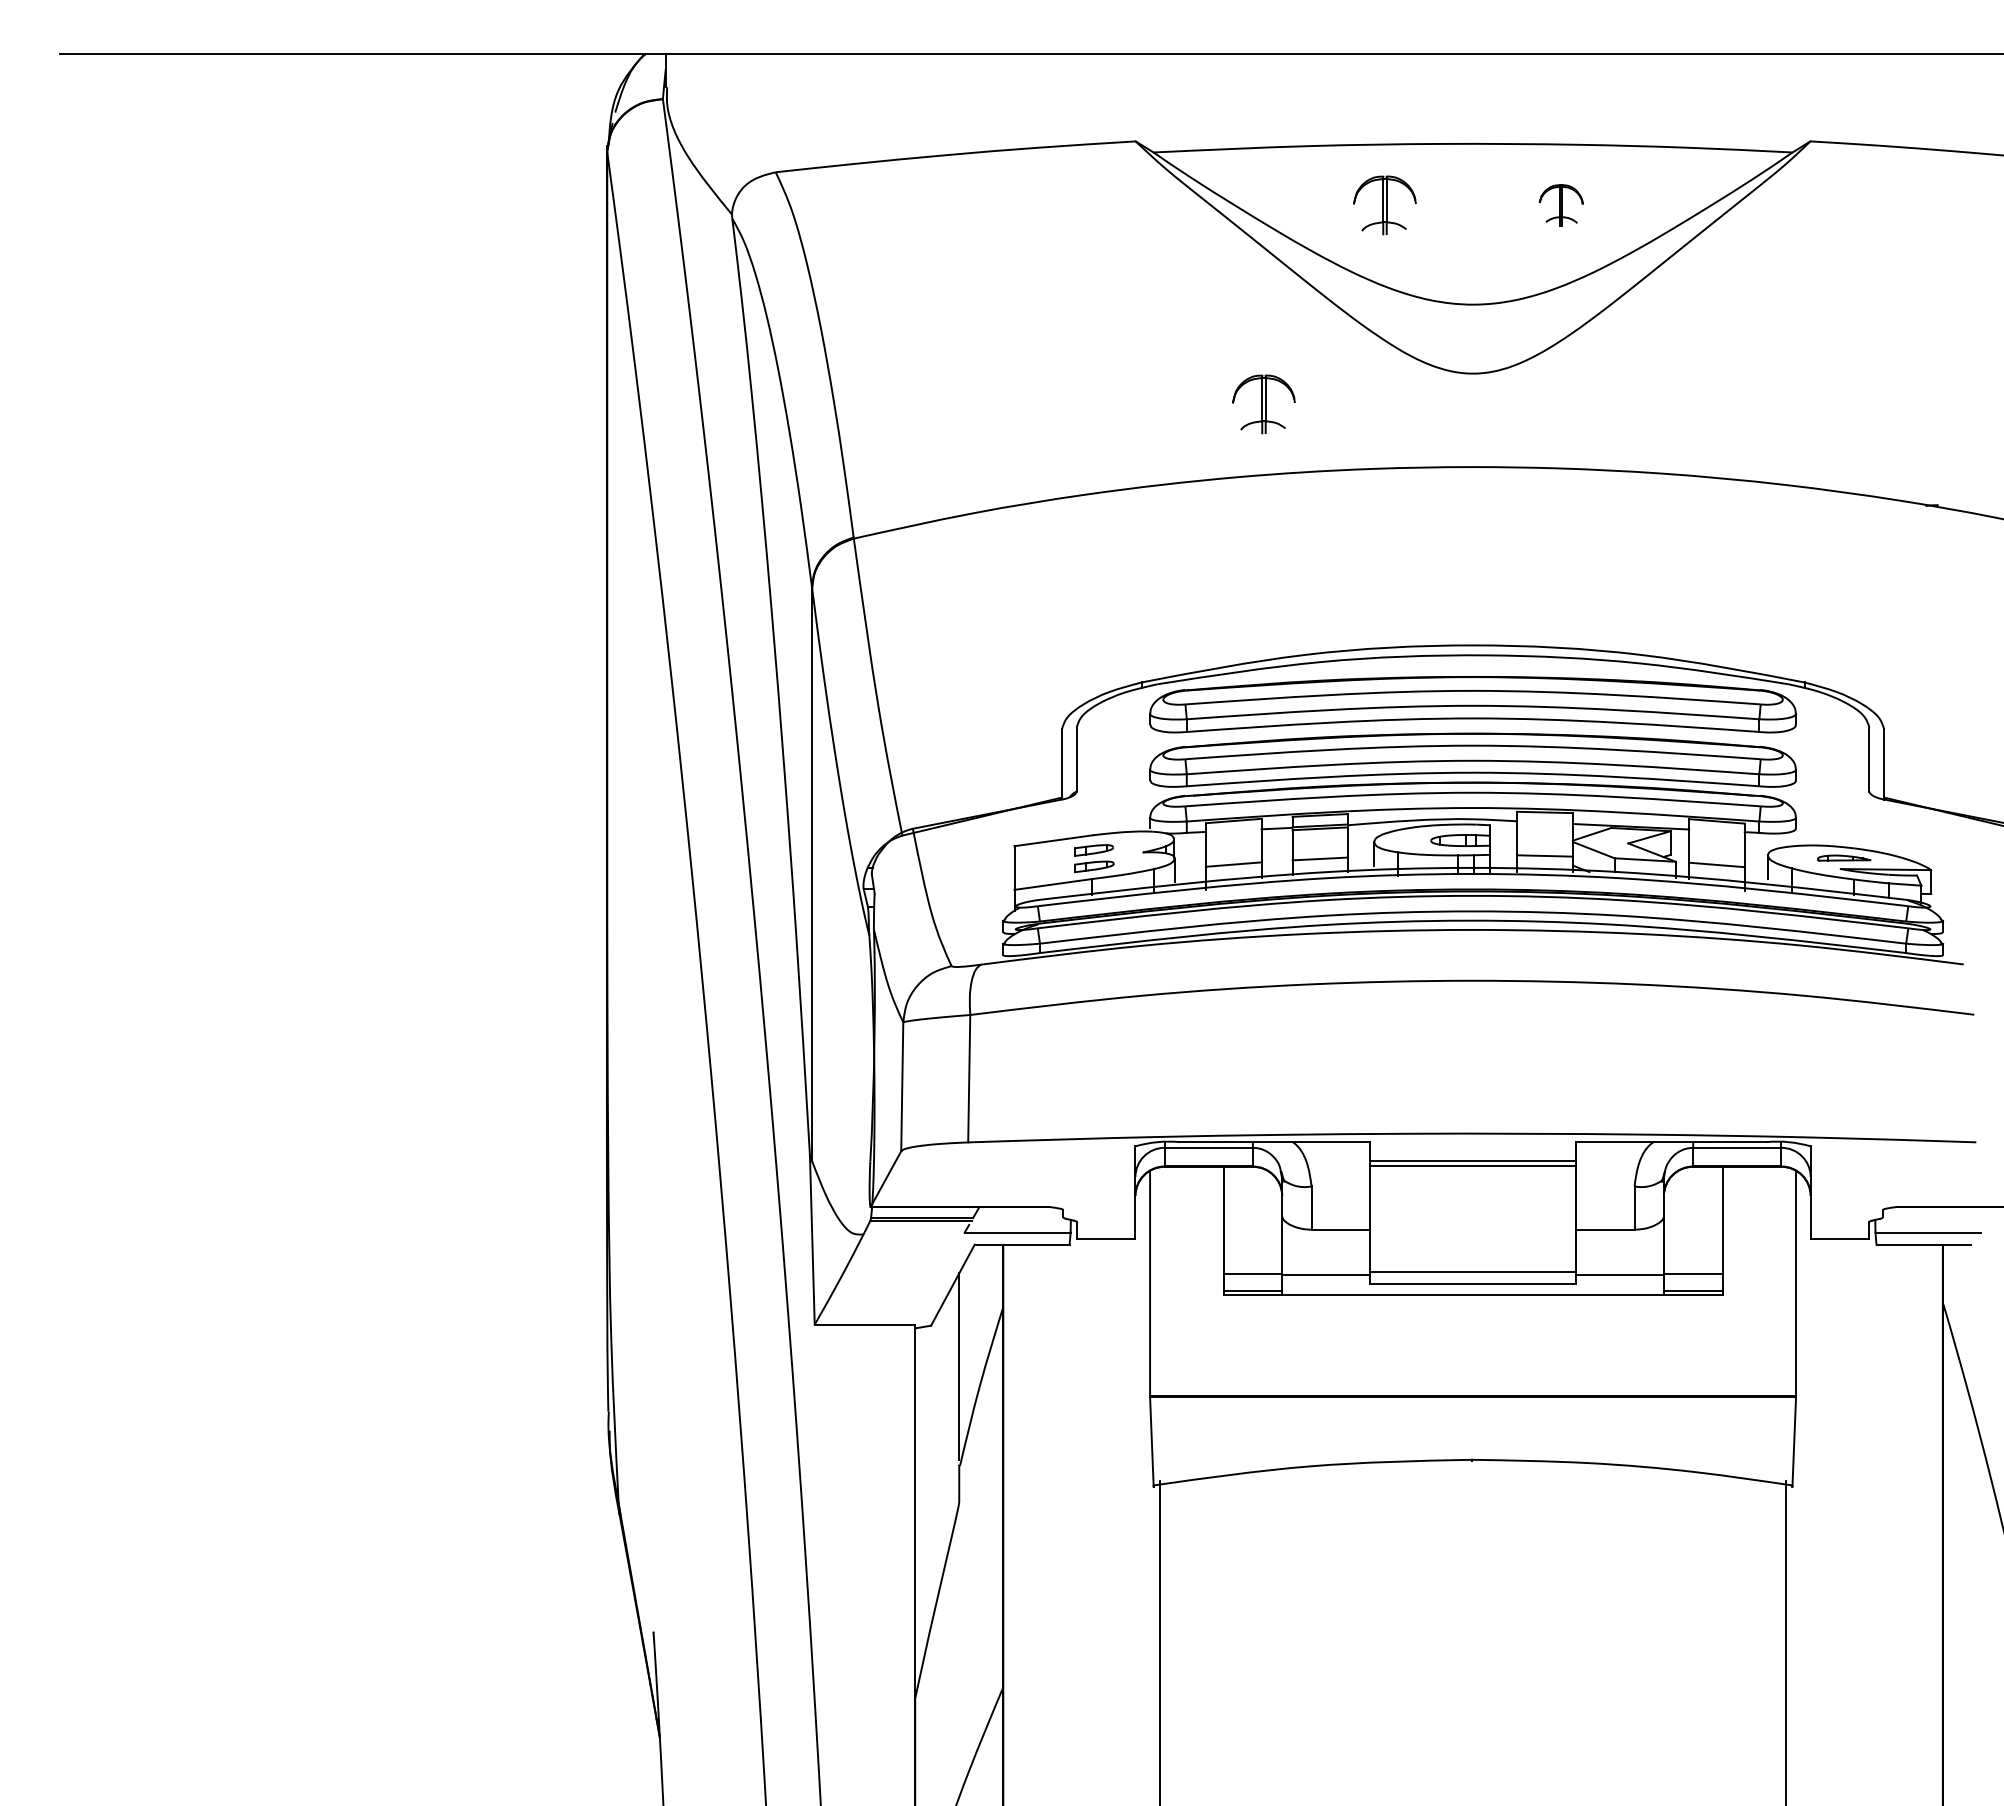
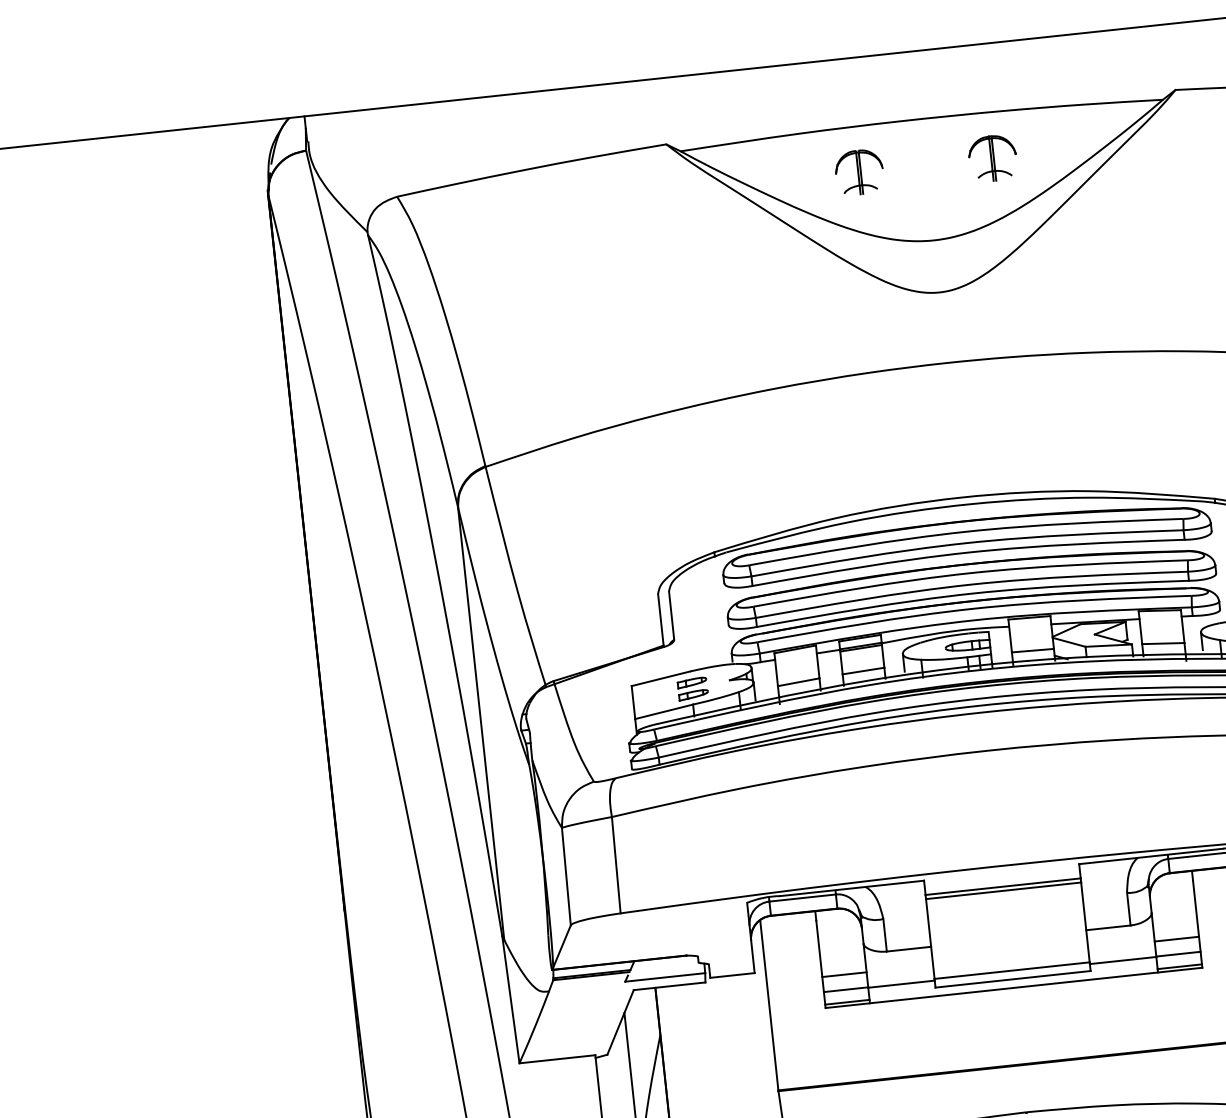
part: (1560, 205) -> (992, 158), size x1.43
part: (1263, 404) -> (783, 332), removed
line: (1252, 1254) -> (844, 975), added
line: (1692, 1254) -> (1176, 939), added

